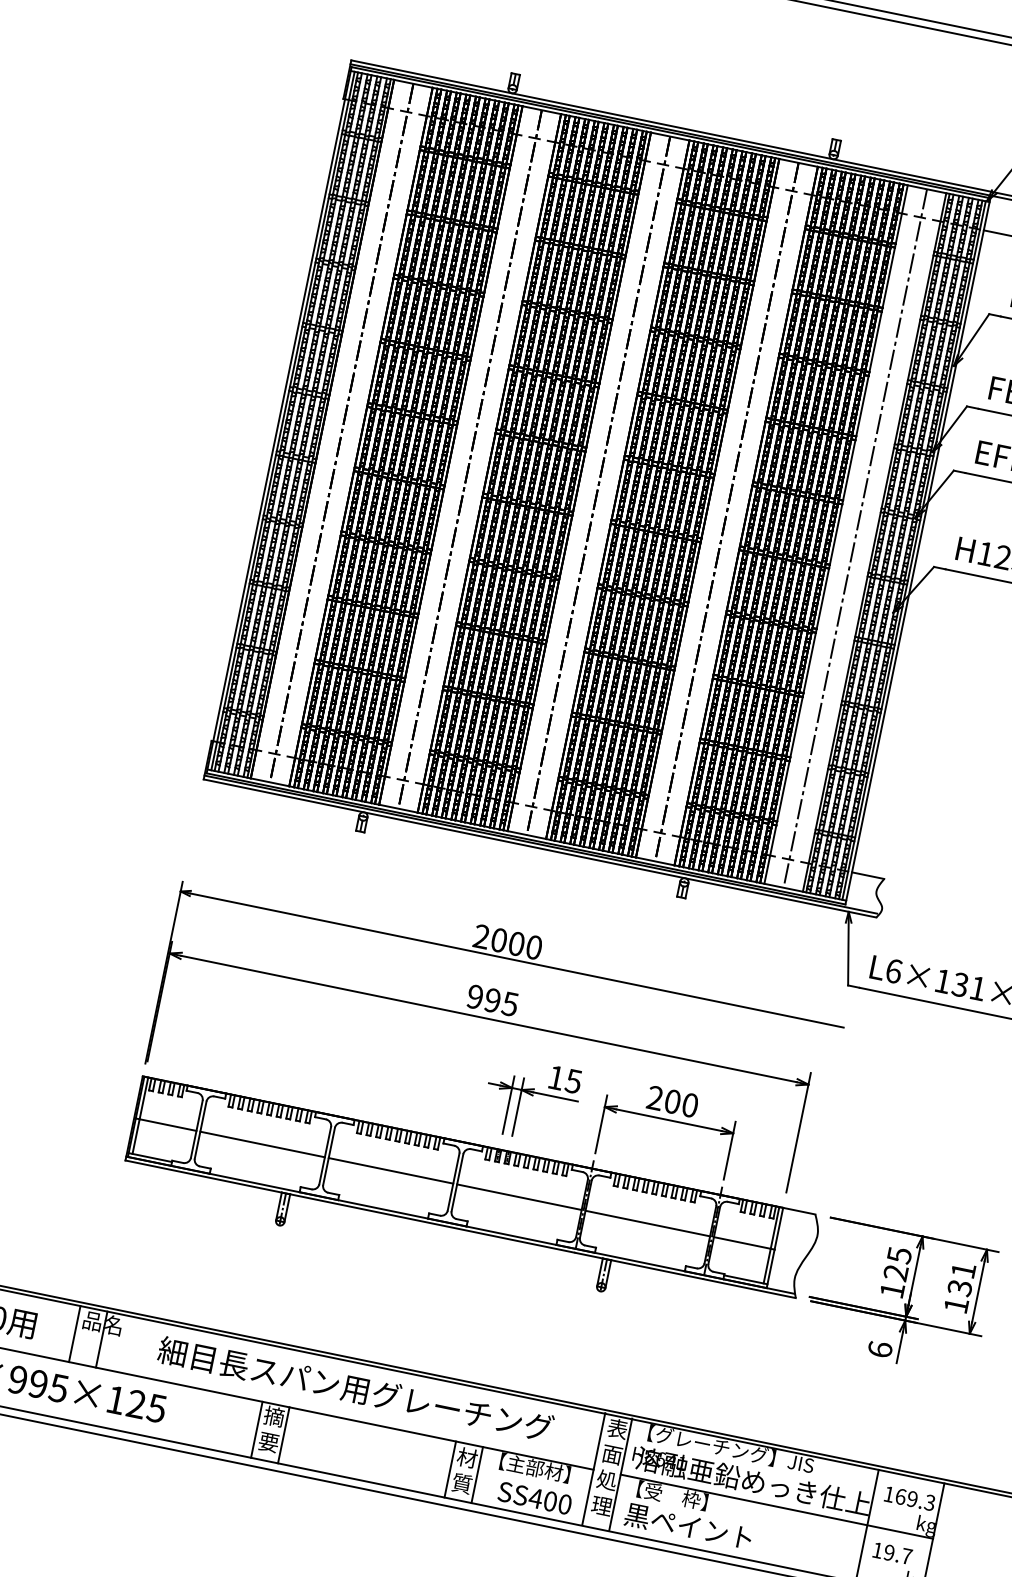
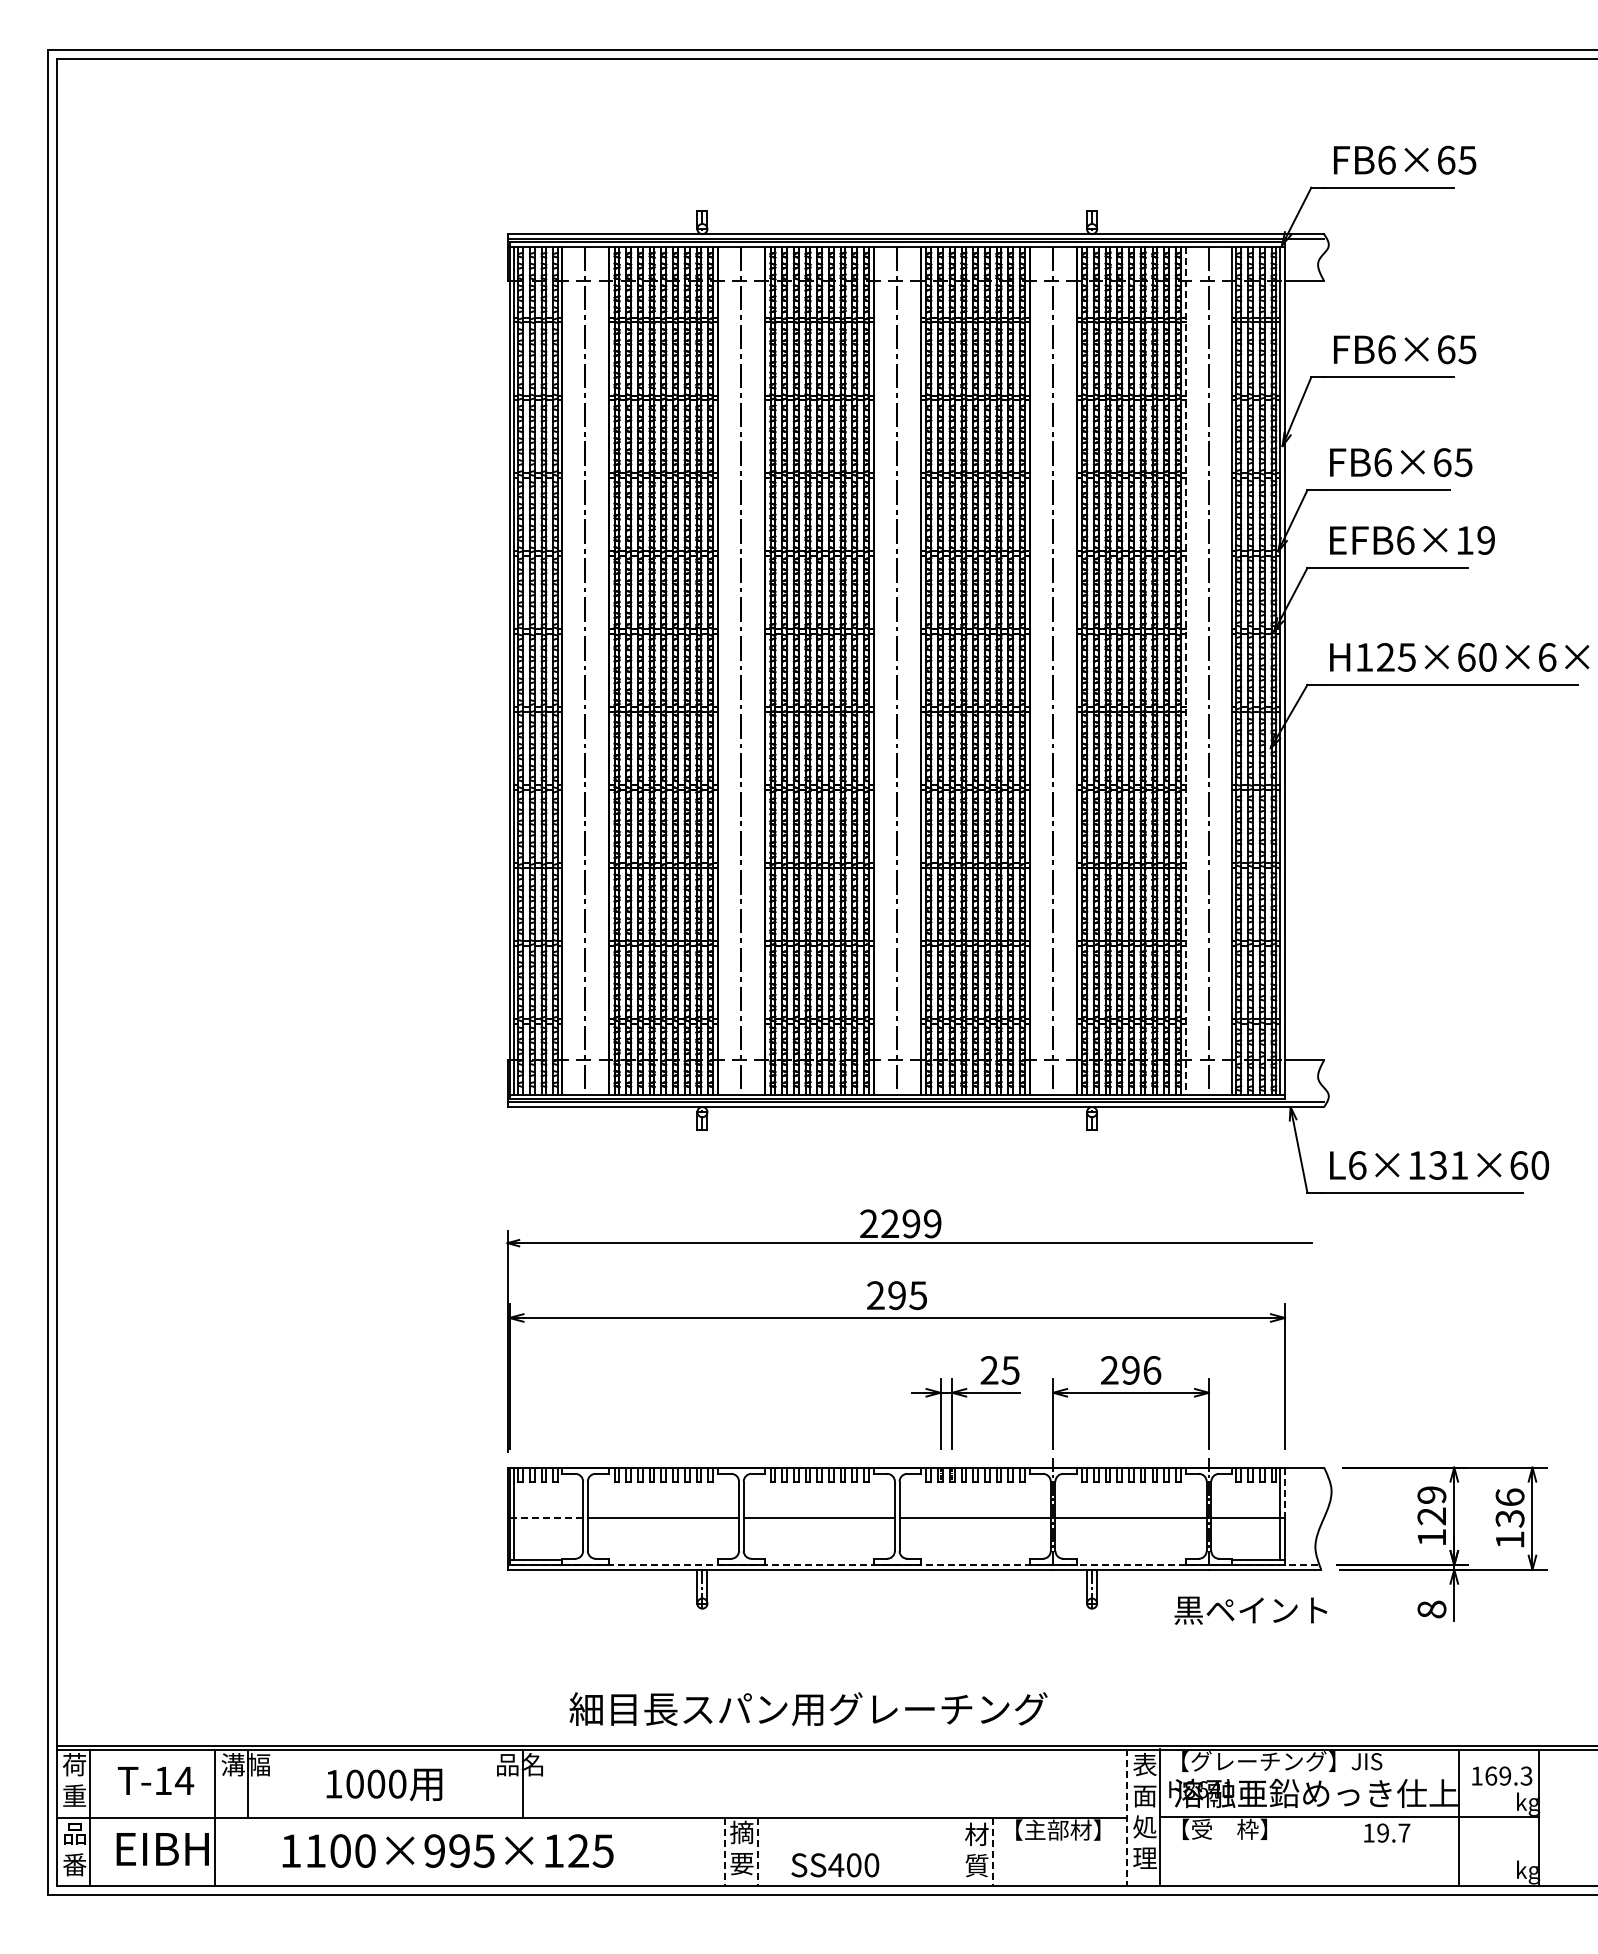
line: (836, 534) -> (1185, 670), solid -> dashed
text: (516, 943) -> (911, 1223), 2000 -> 2299
text: (474, 996) -> (875, 1295), 995 -> 295
text: (556, 1077) -> (989, 1370), 15 -> 25
text: (681, 1103) -> (1141, 1370), 200 -> 296
line: (166, 1124) -> (546, 1518), solid -> dashed
line: (460, 1225) -> (913, 1565), solid -> dashed
line: (779, 1229) -> (1285, 1493), solid -> dashed
text: (899, 1255) -> (1431, 1495), 125 -> 129
text: (963, 1269) -> (1509, 1496), 131 -> 136
line: (74, 1334) -> (489, 1784), removed
text: (879, 1349) -> (1431, 1609), 6 -> 8
text: (355, 1388) -> (808, 1708), moved
line: (256, 1430) -> (724, 1852), solid -> dashed
line: (283, 1435) -> (757, 1852), solid -> dashed
line: (449, 1469) -> (959, 1852), removed
line: (593, 1469) -> (1126, 1817), solid -> dashed
line: (477, 1475) -> (992, 1852), solid -> dashed
text: (535, 1498) -> (835, 1865), moved
text: (688, 1526) -> (1250, 1610), moved
text: (893, 1553) -> (1387, 1832), moved

